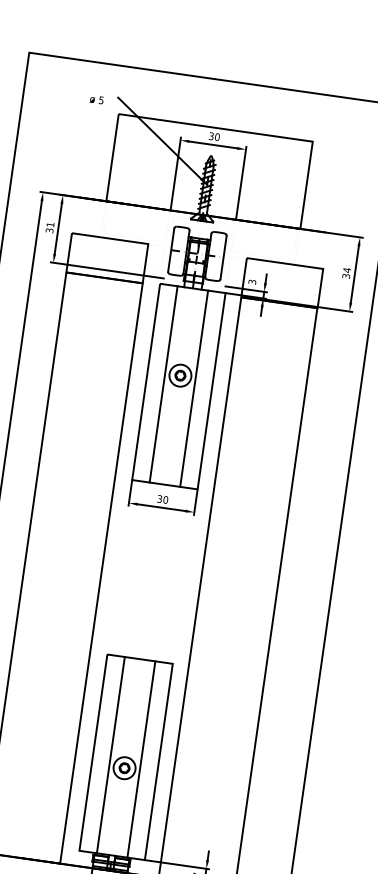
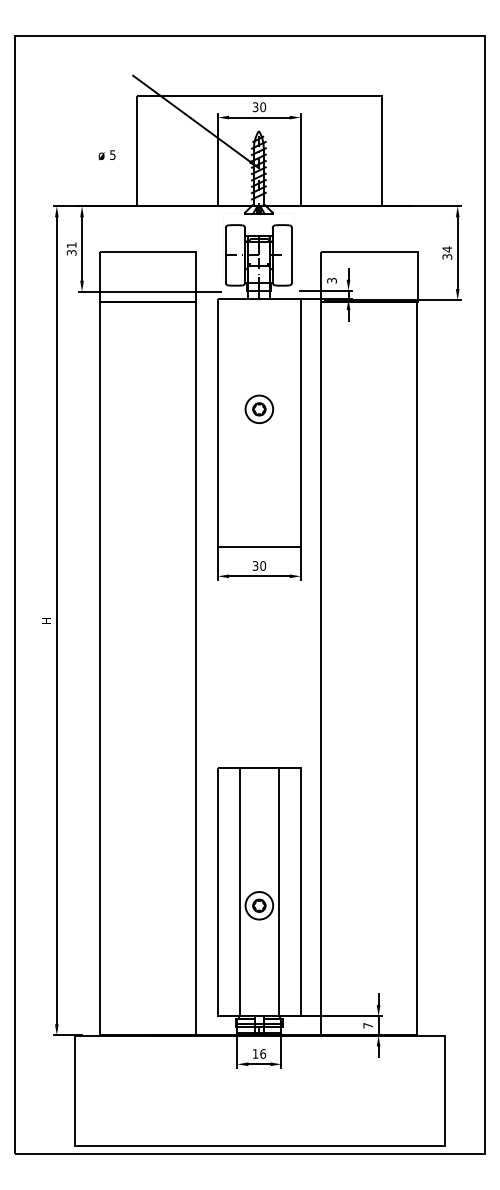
text: (96, 100) -> (106, 155), moved
line: (163, 384) -> (240, 423), removed
line: (193, 389) -> (278, 423), removed

